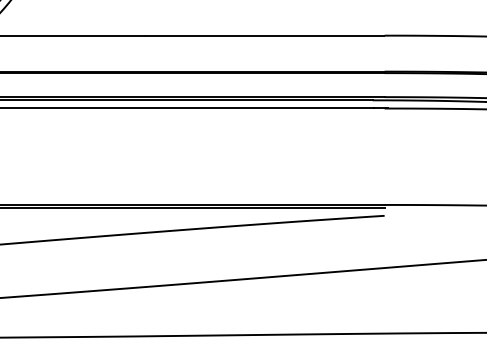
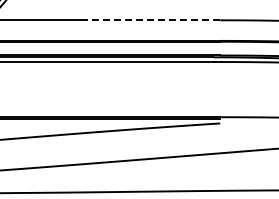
line: (264, 35) -> (151, 20), solid -> dashed

